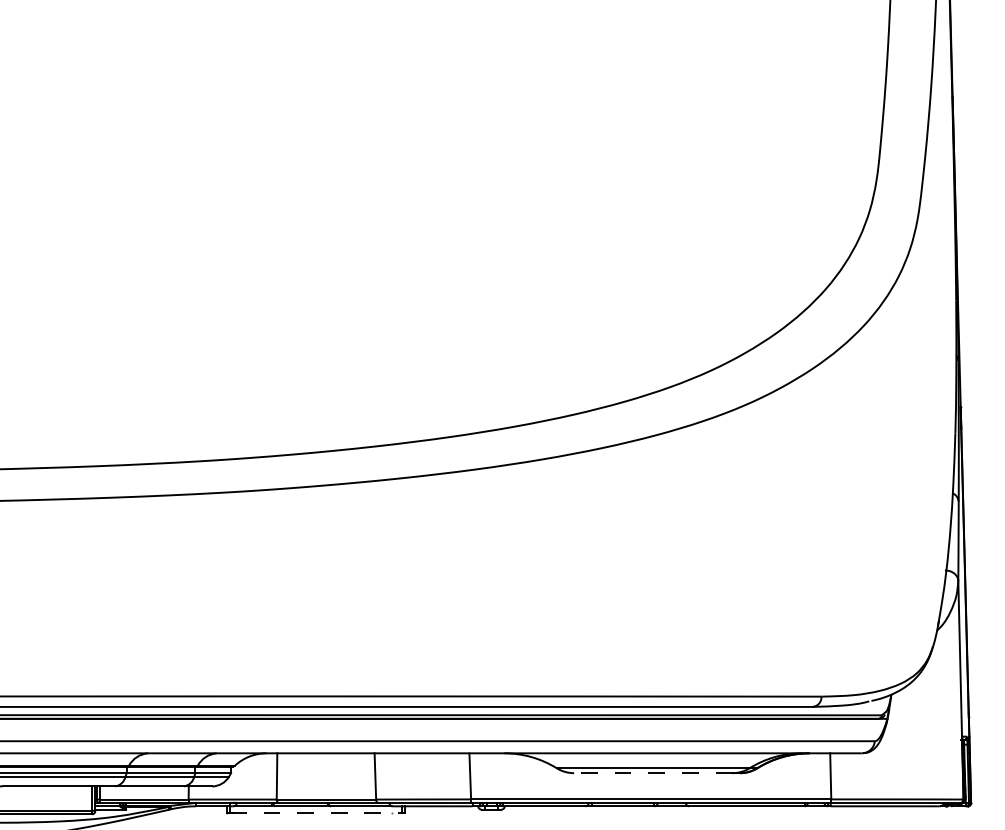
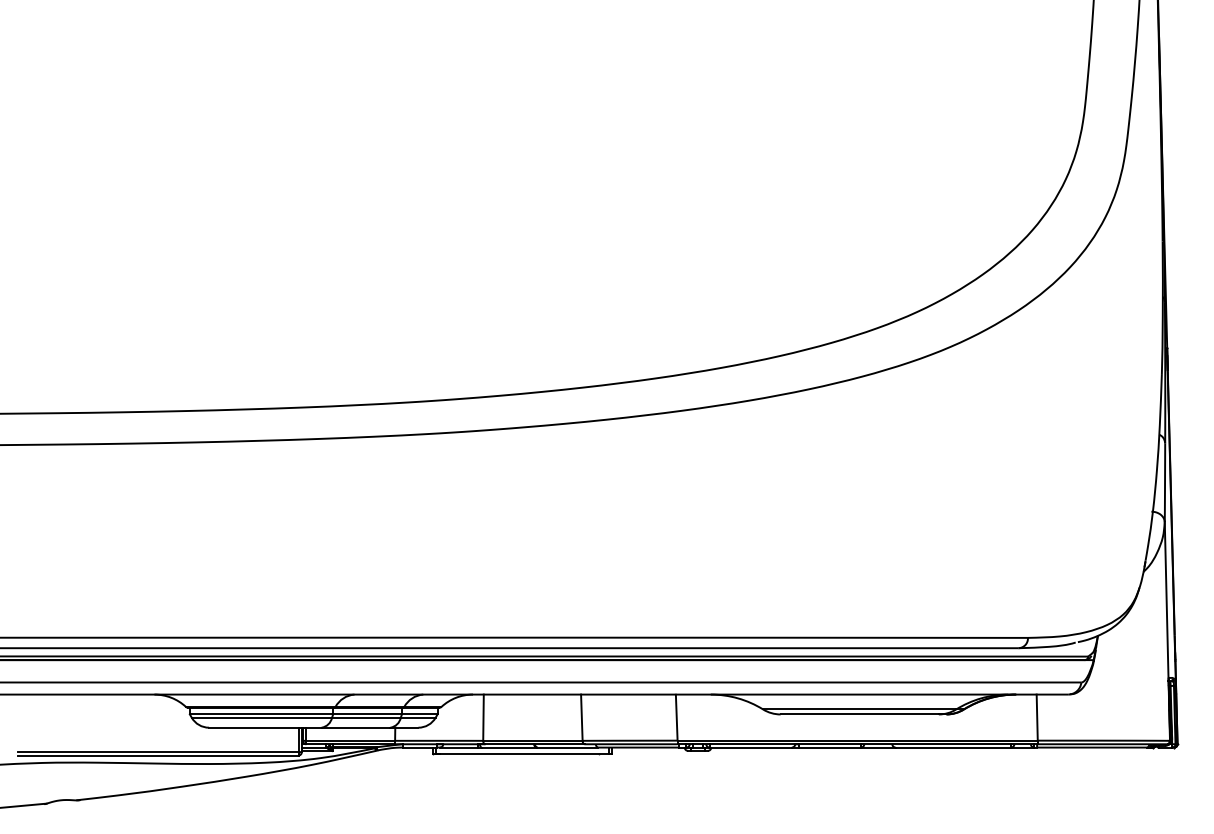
line: (653, 773) -> (859, 714), dashed -> solid
line: (316, 813) -> (522, 754), dashed -> solid

